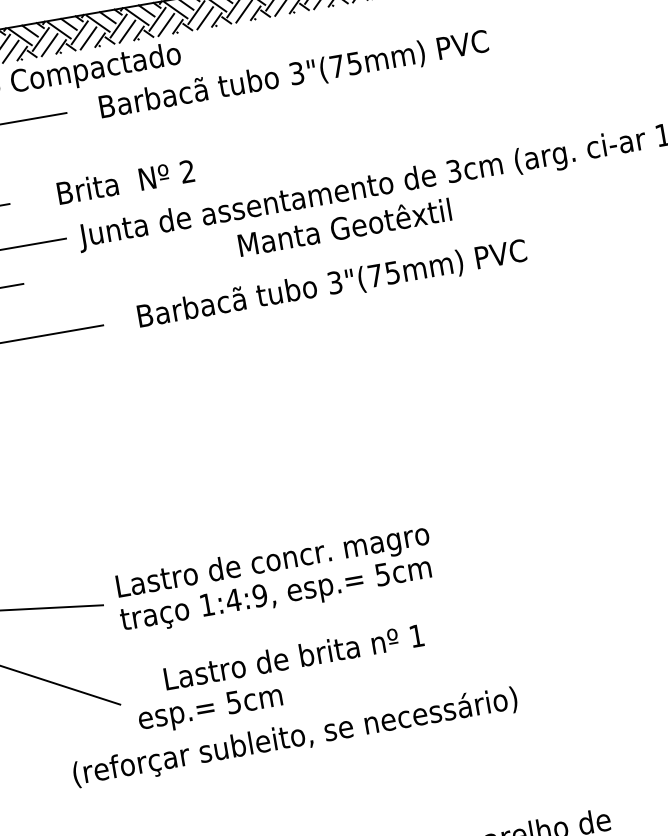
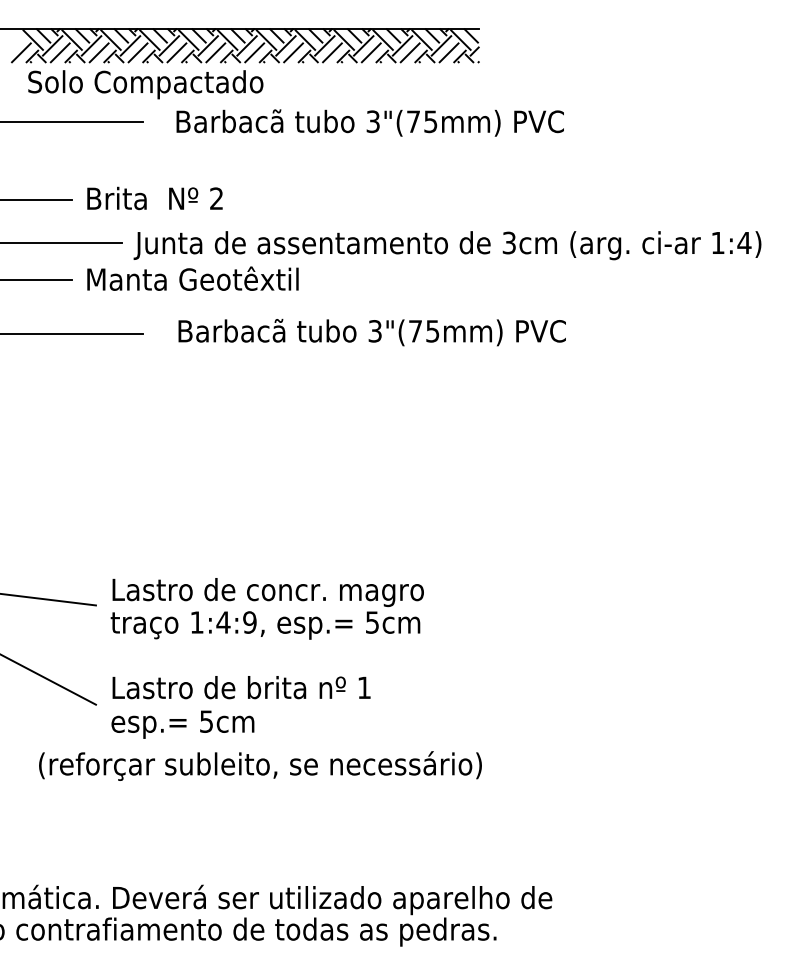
text: (125, 182) -> (154, 198), moved
text: (344, 226) -> (192, 278), moved
text: (293, 656) -> (241, 687), moved

